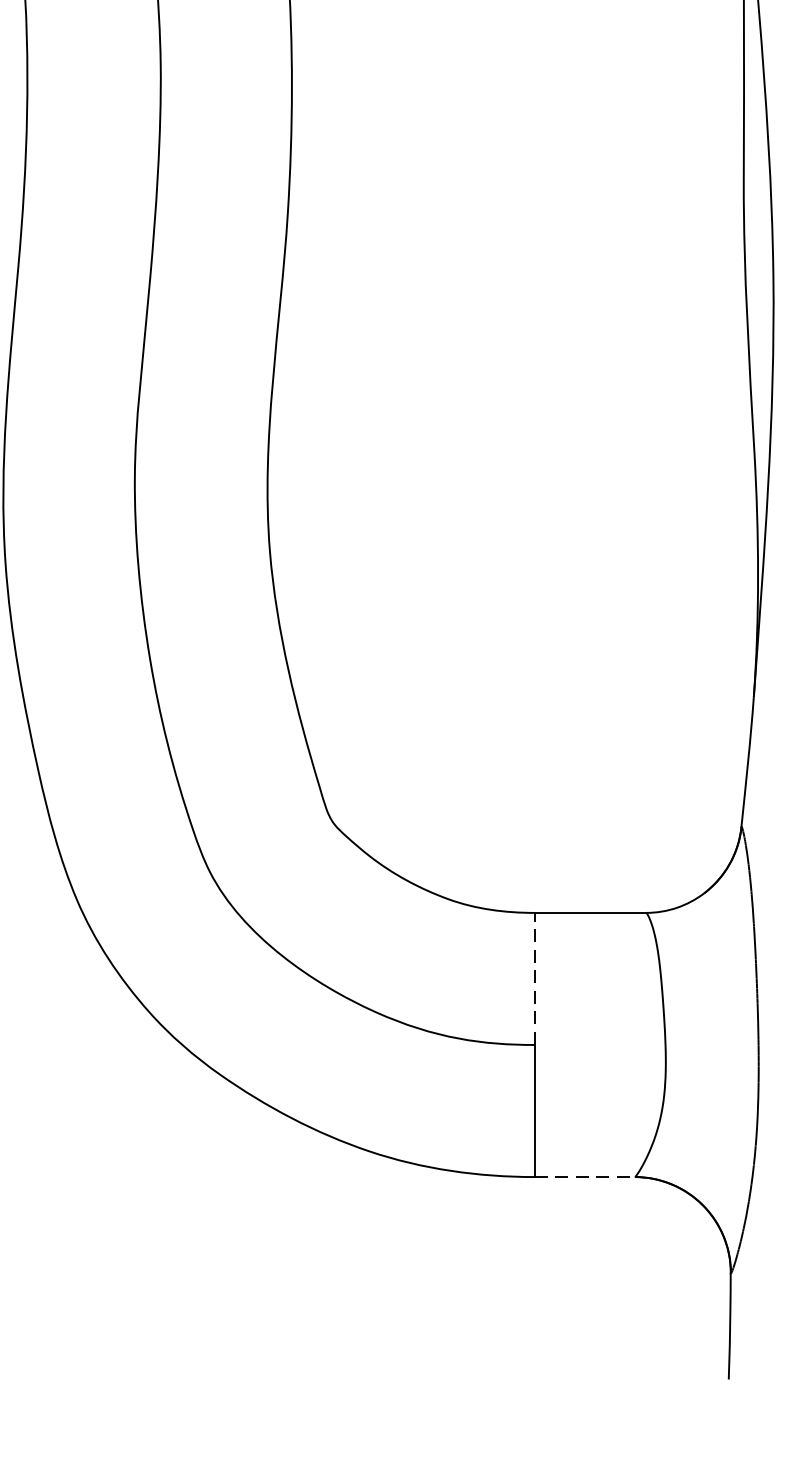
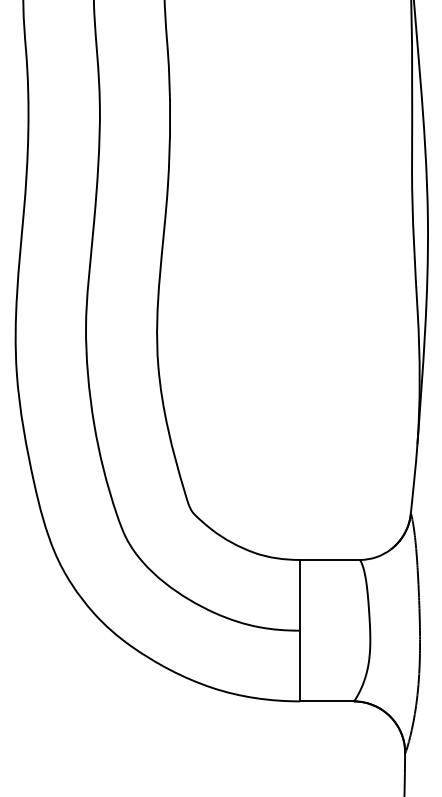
line: (535, 977) -> (300, 594), dashed -> solid
line: (583, 1177) -> (326, 701), dashed -> solid

